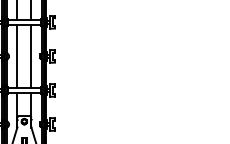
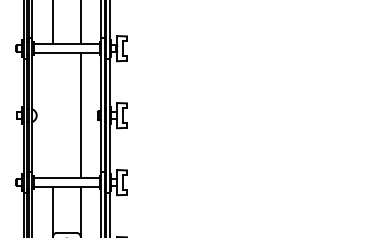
line: (17, 56) -> (53, 115), removed

